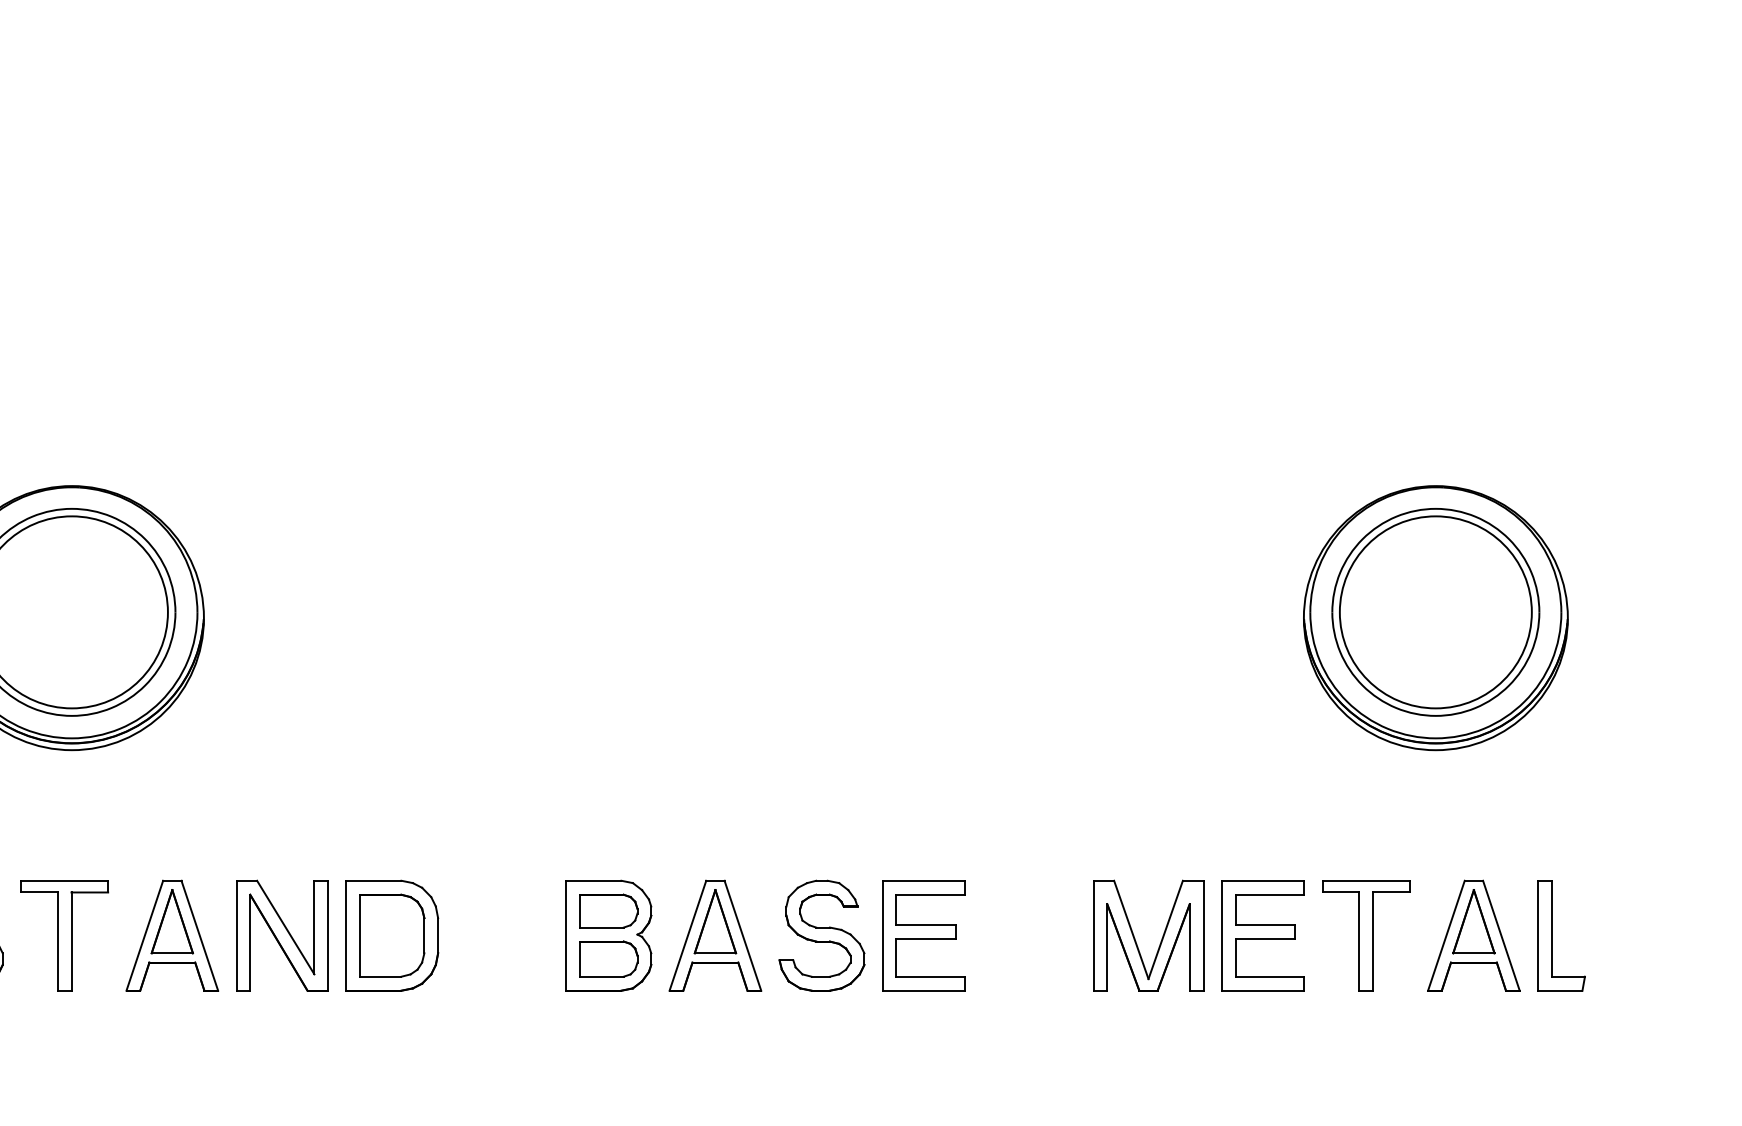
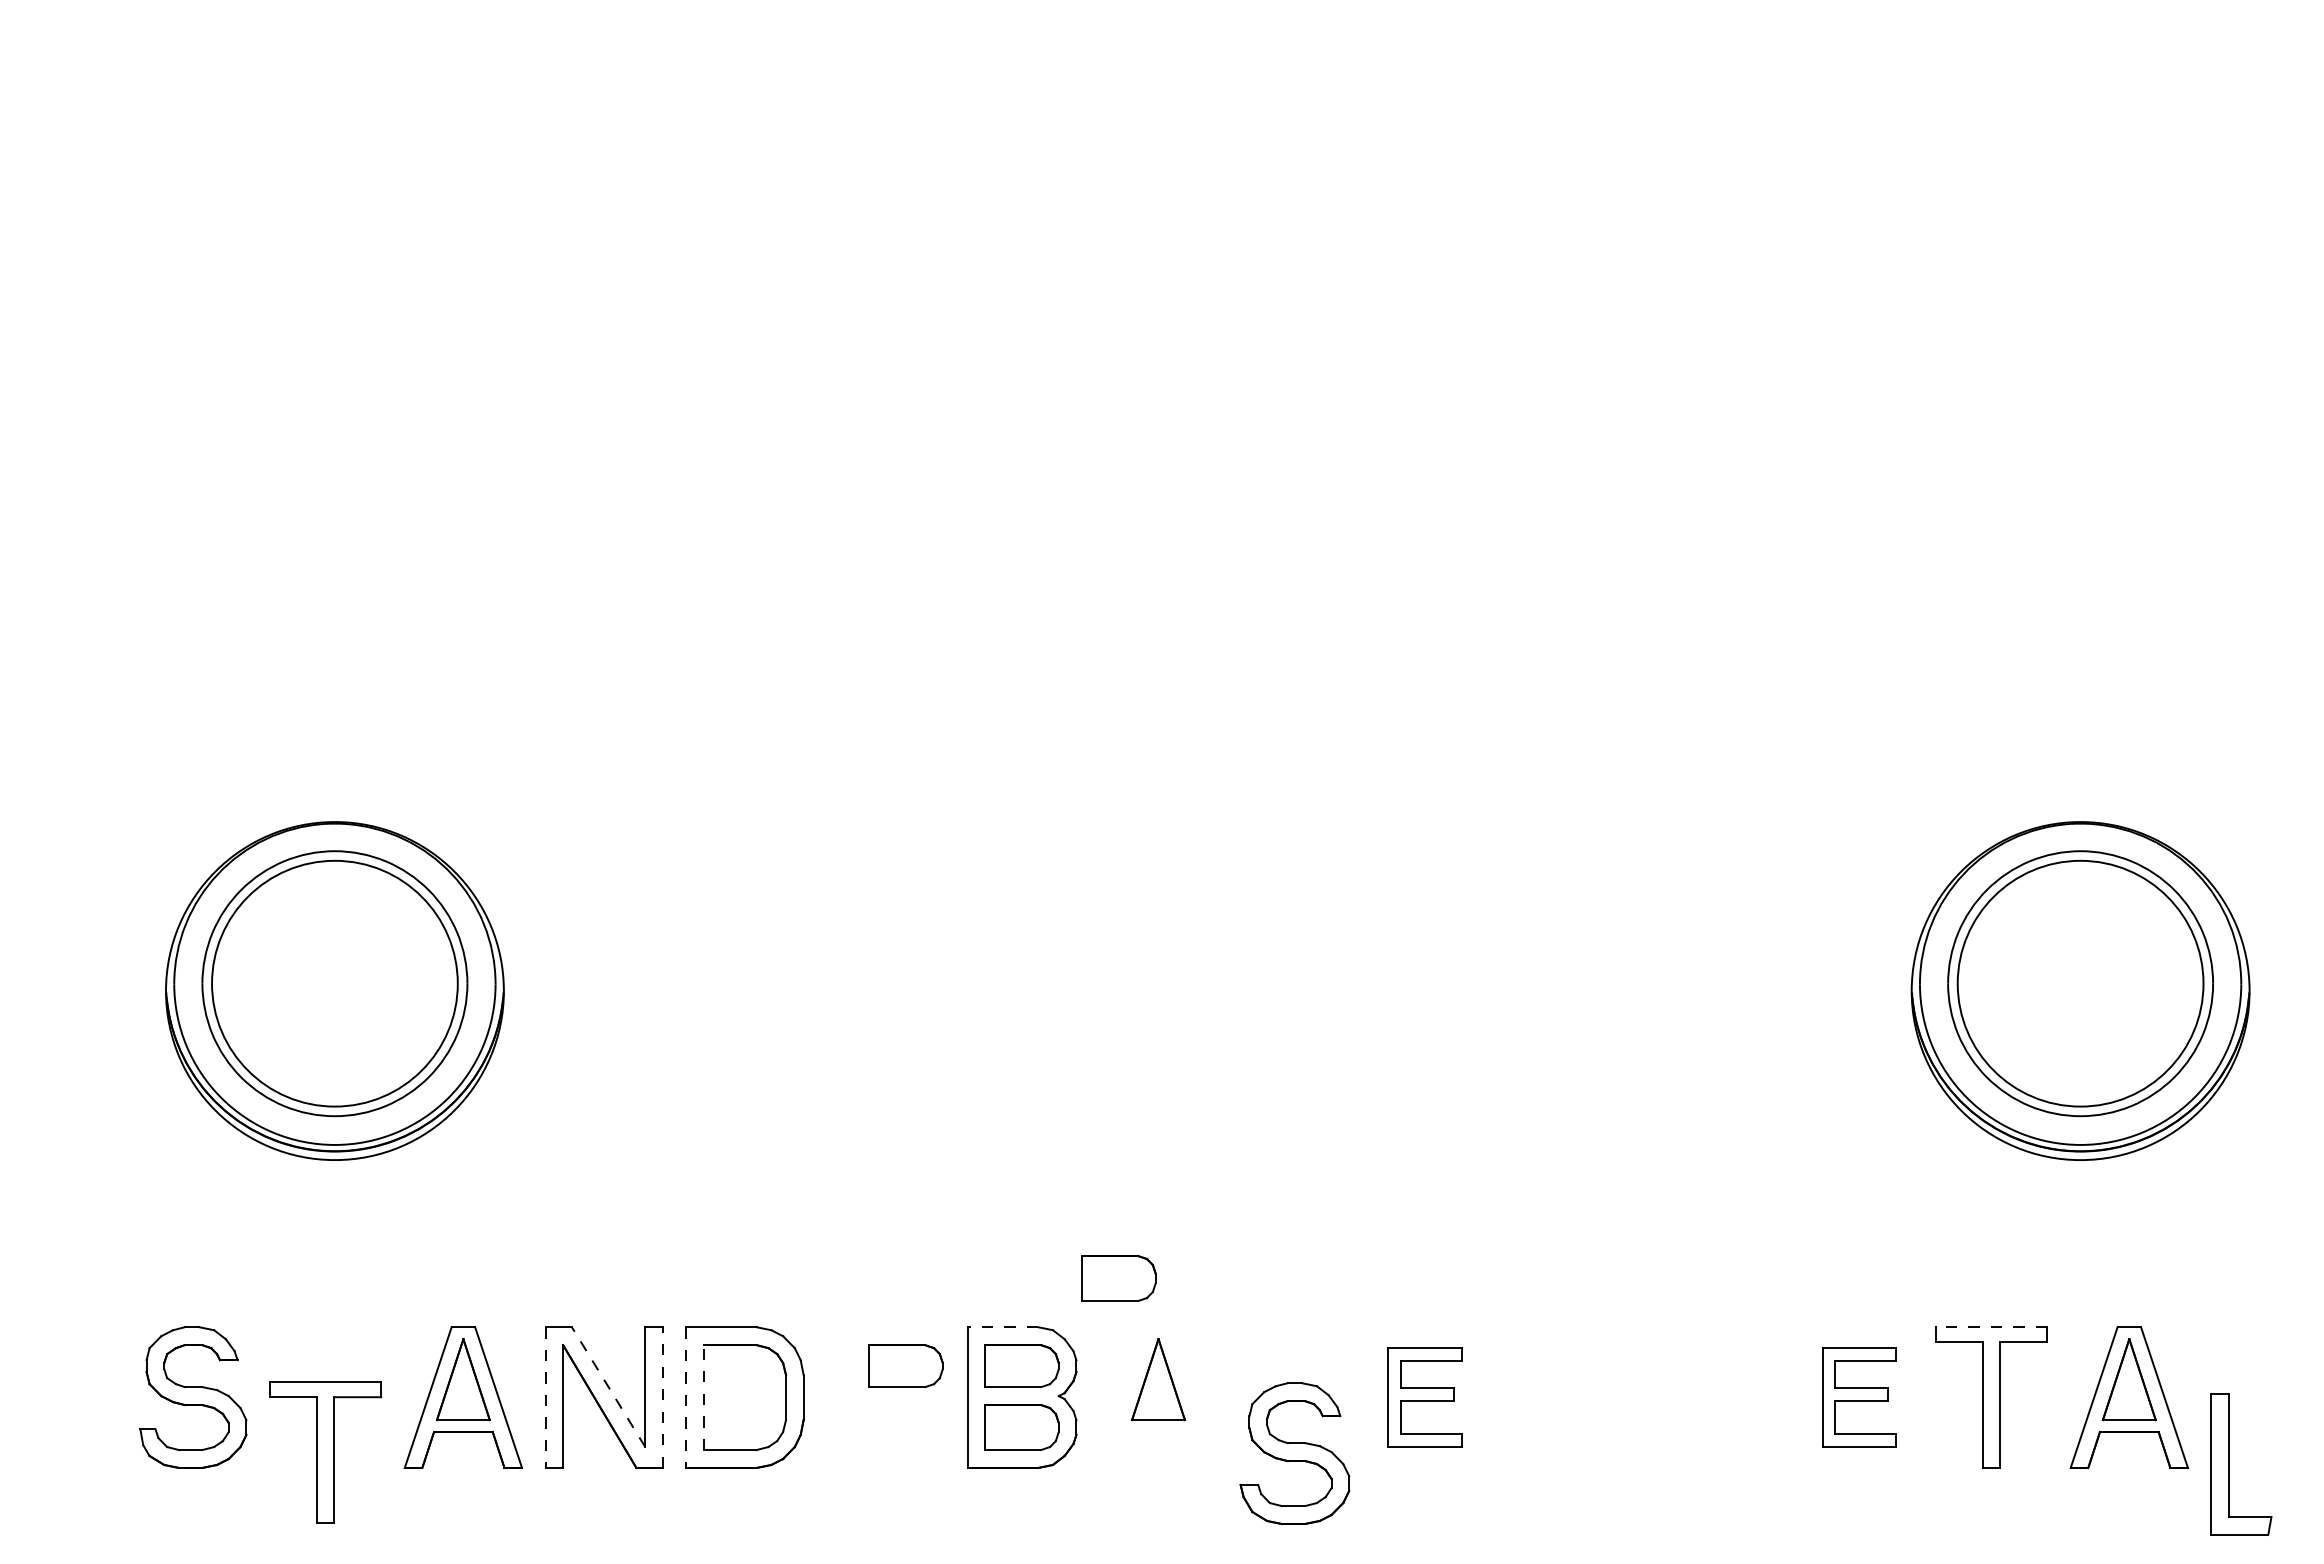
part: (684, 842) -> (1118, 1278), added
line: (593, 880) -> (1002, 1327), solid -> dashed
line: (1366, 880) -> (1991, 1327), solid -> dashed
part: (517, 911) -> (905, 1366), added
line: (285, 927) -> (608, 1386), solid -> dashed
part: (64, 935) -> (325, 1452), moved
line: (327, 935) -> (662, 1397), solid -> dashed
line: (359, 935) -> (703, 1397), solid -> dashed
part: (715, 935) -> (1158, 1397), removed
part: (821, 935) -> (1294, 1453), moved
part: (924, 935) -> (1425, 1397), size x0.7
part: (1263, 935) -> (1859, 1397), size x0.7
part: (1552, 935) -> (2229, 1464), moved
line: (236, 936) -> (545, 1398), solid -> dashed
line: (346, 936) -> (686, 1398), solid -> dashed
part: (1135, 939) -> (1696, 1402), removed

